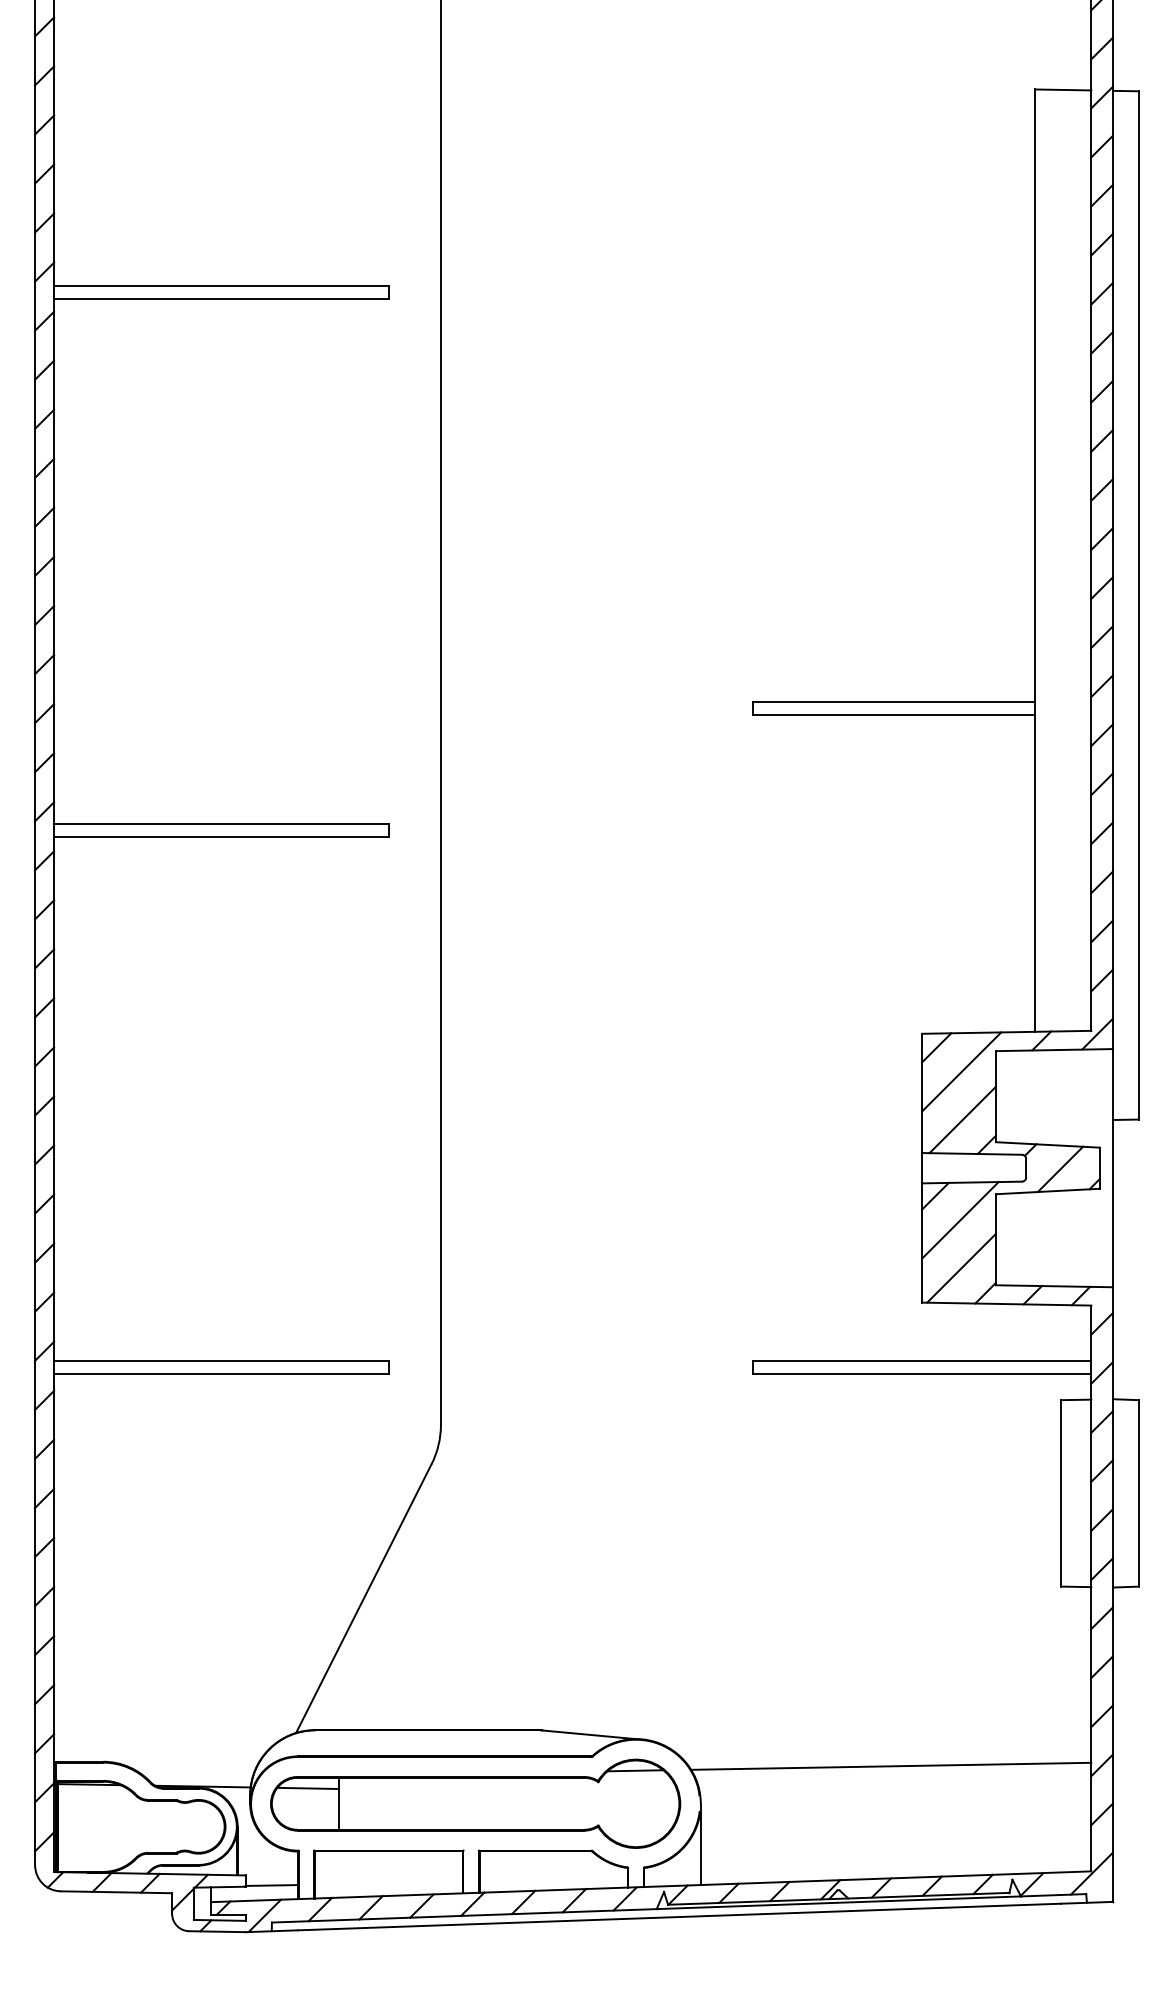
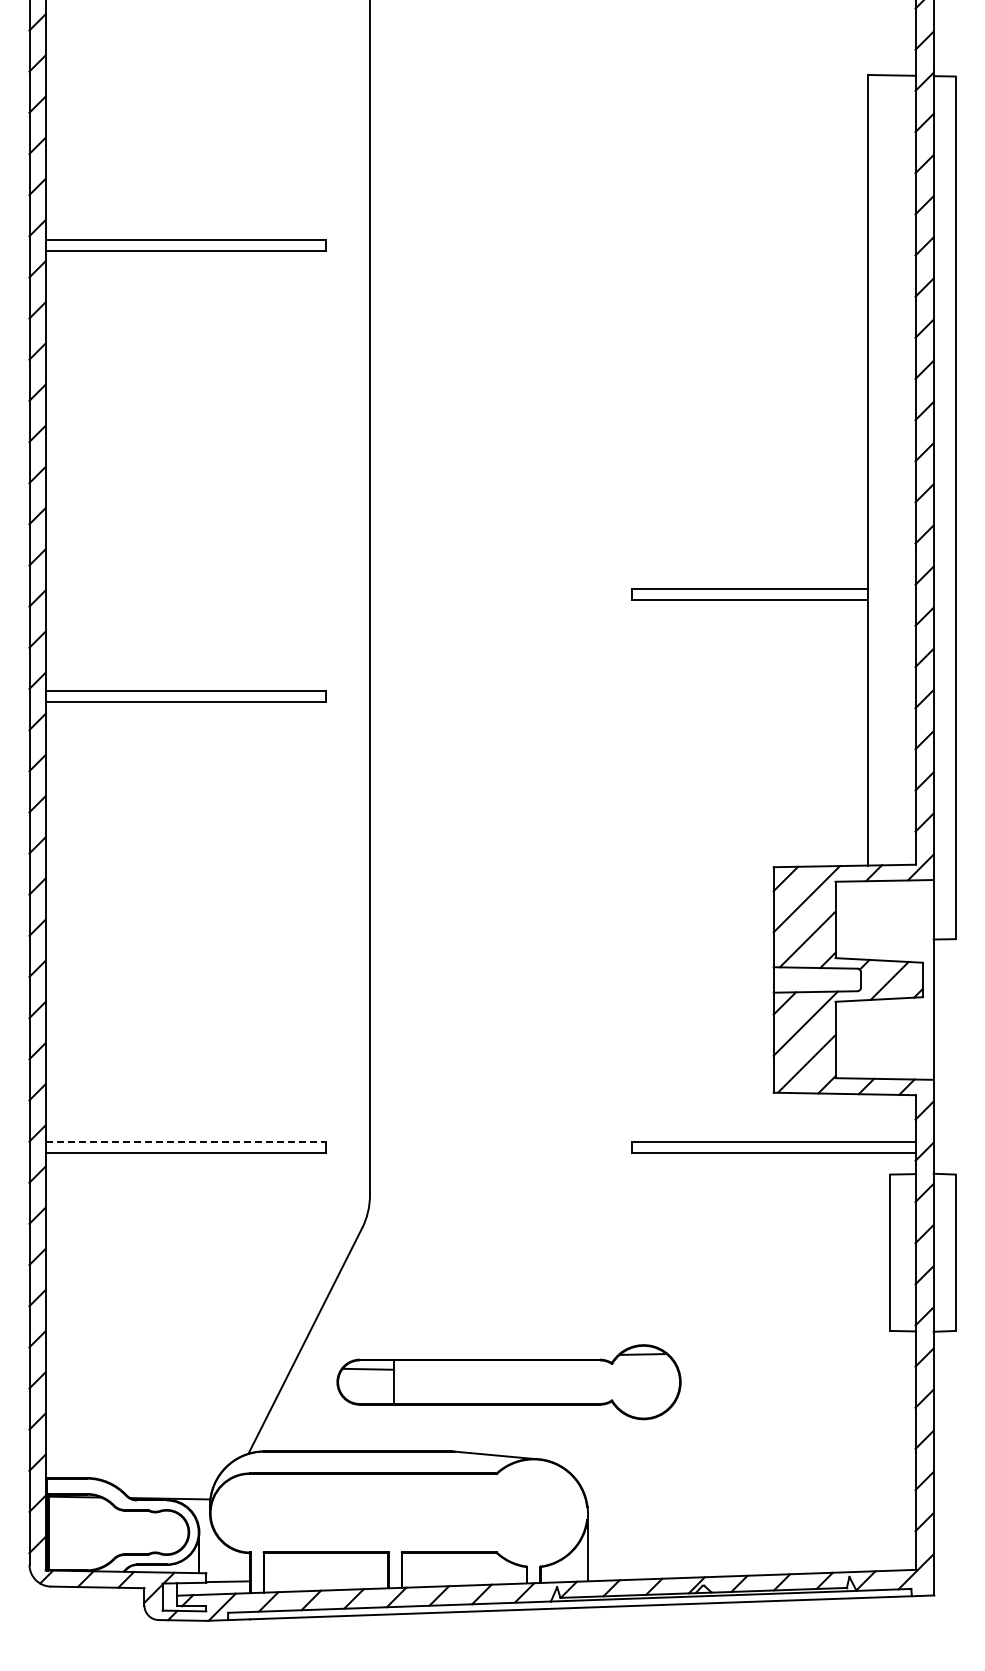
line: (222, 1360) -> (186, 1141), solid -> dashed
line: (890, 1766) -> (747, 1481), removed
part: (474, 1804) -> (508, 1382), moved

